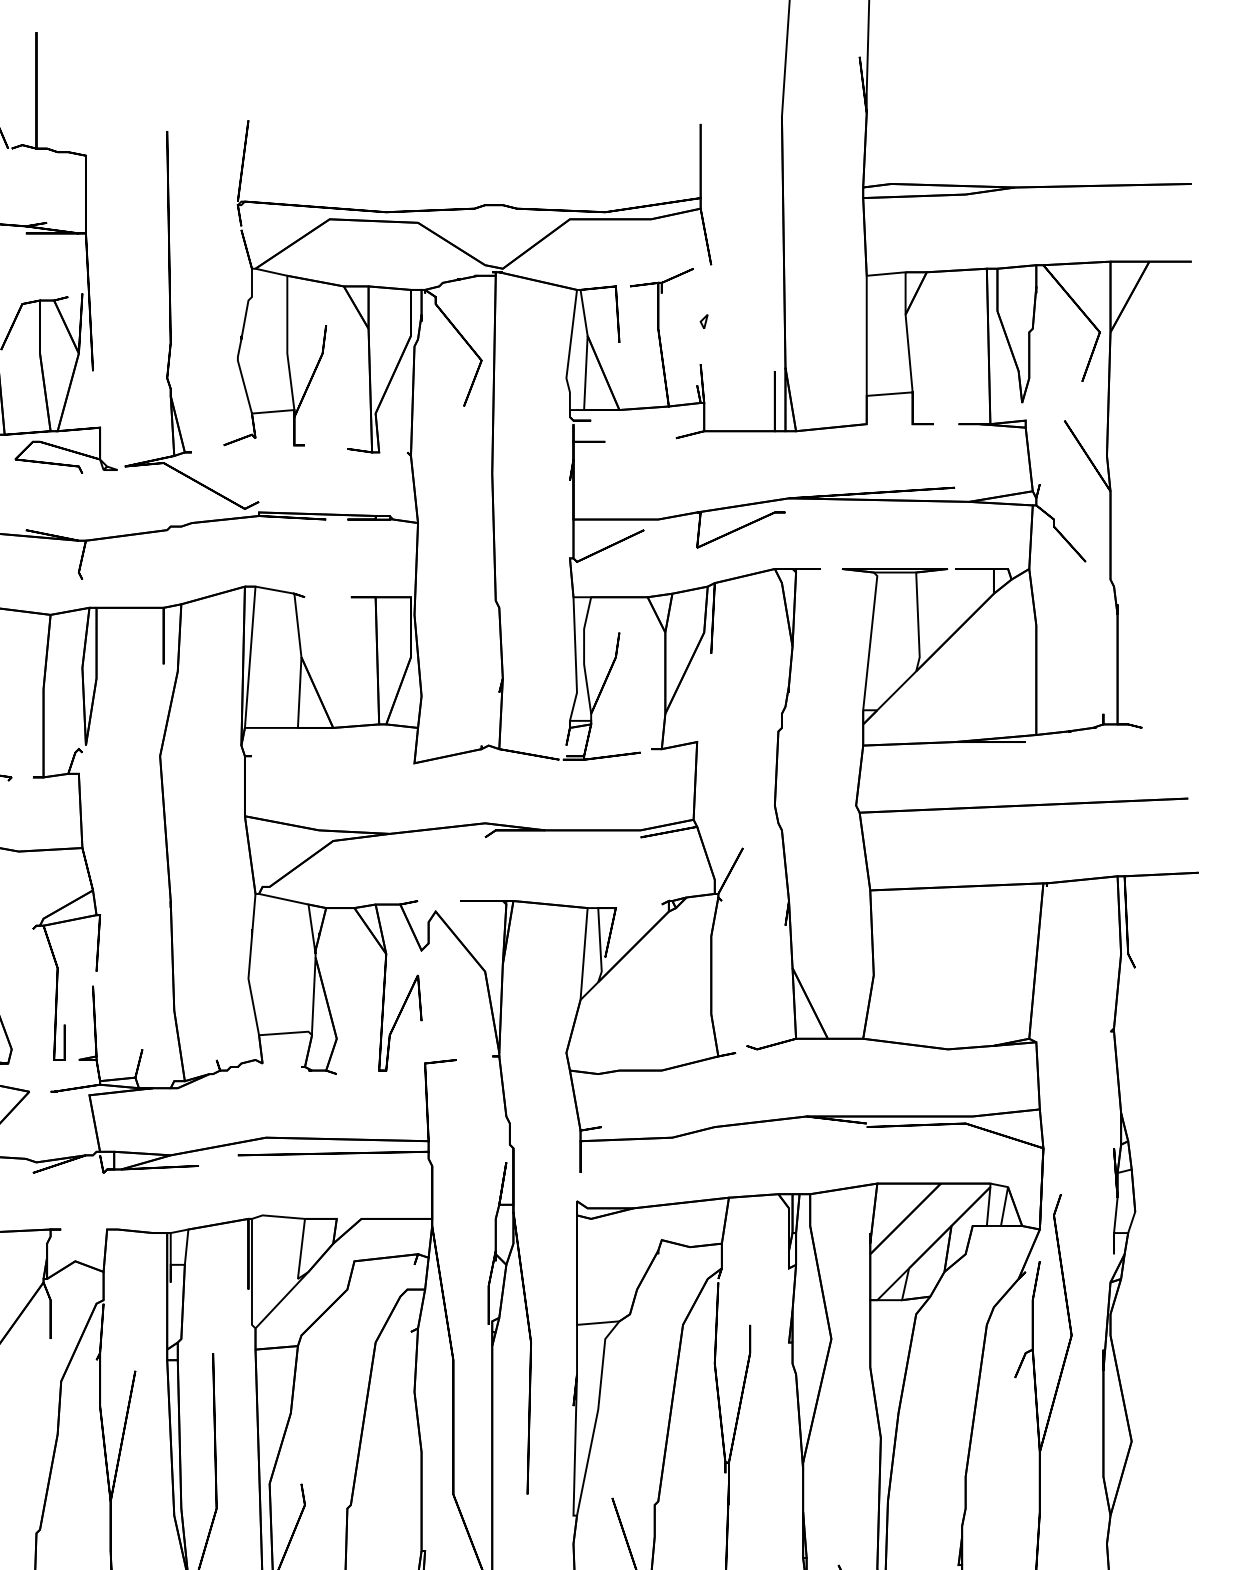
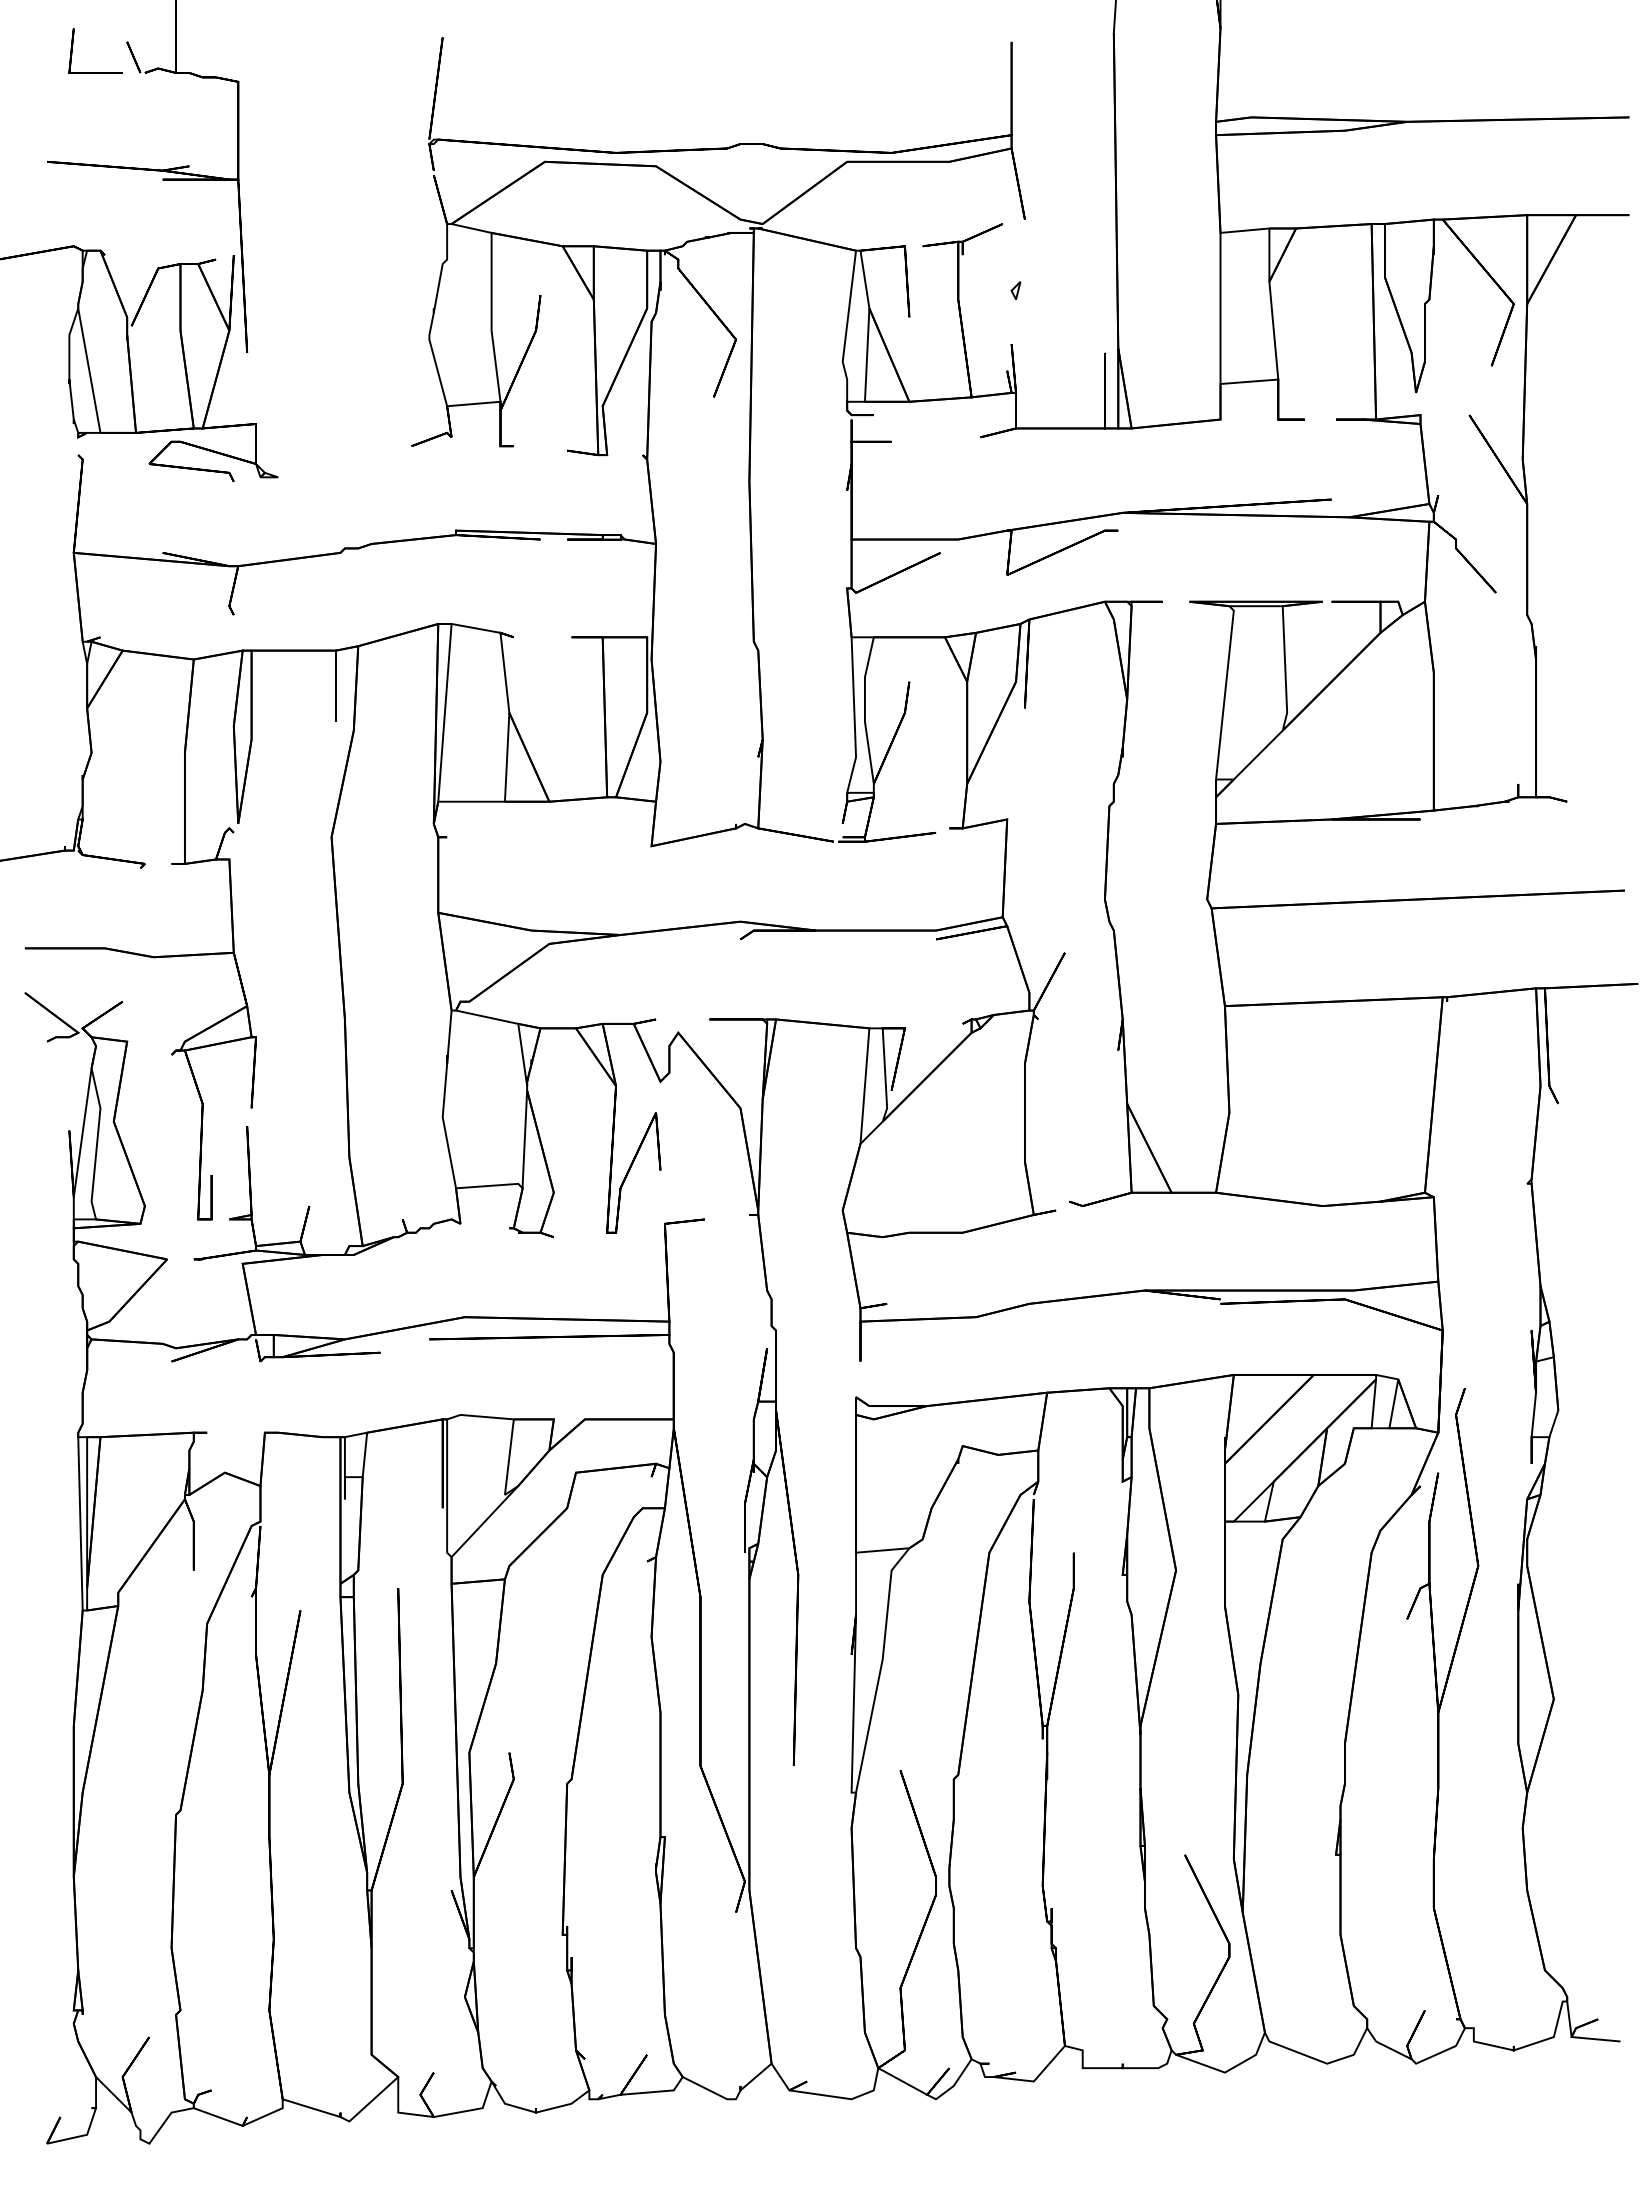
part: (171, 319) -> (345, 288), removed

